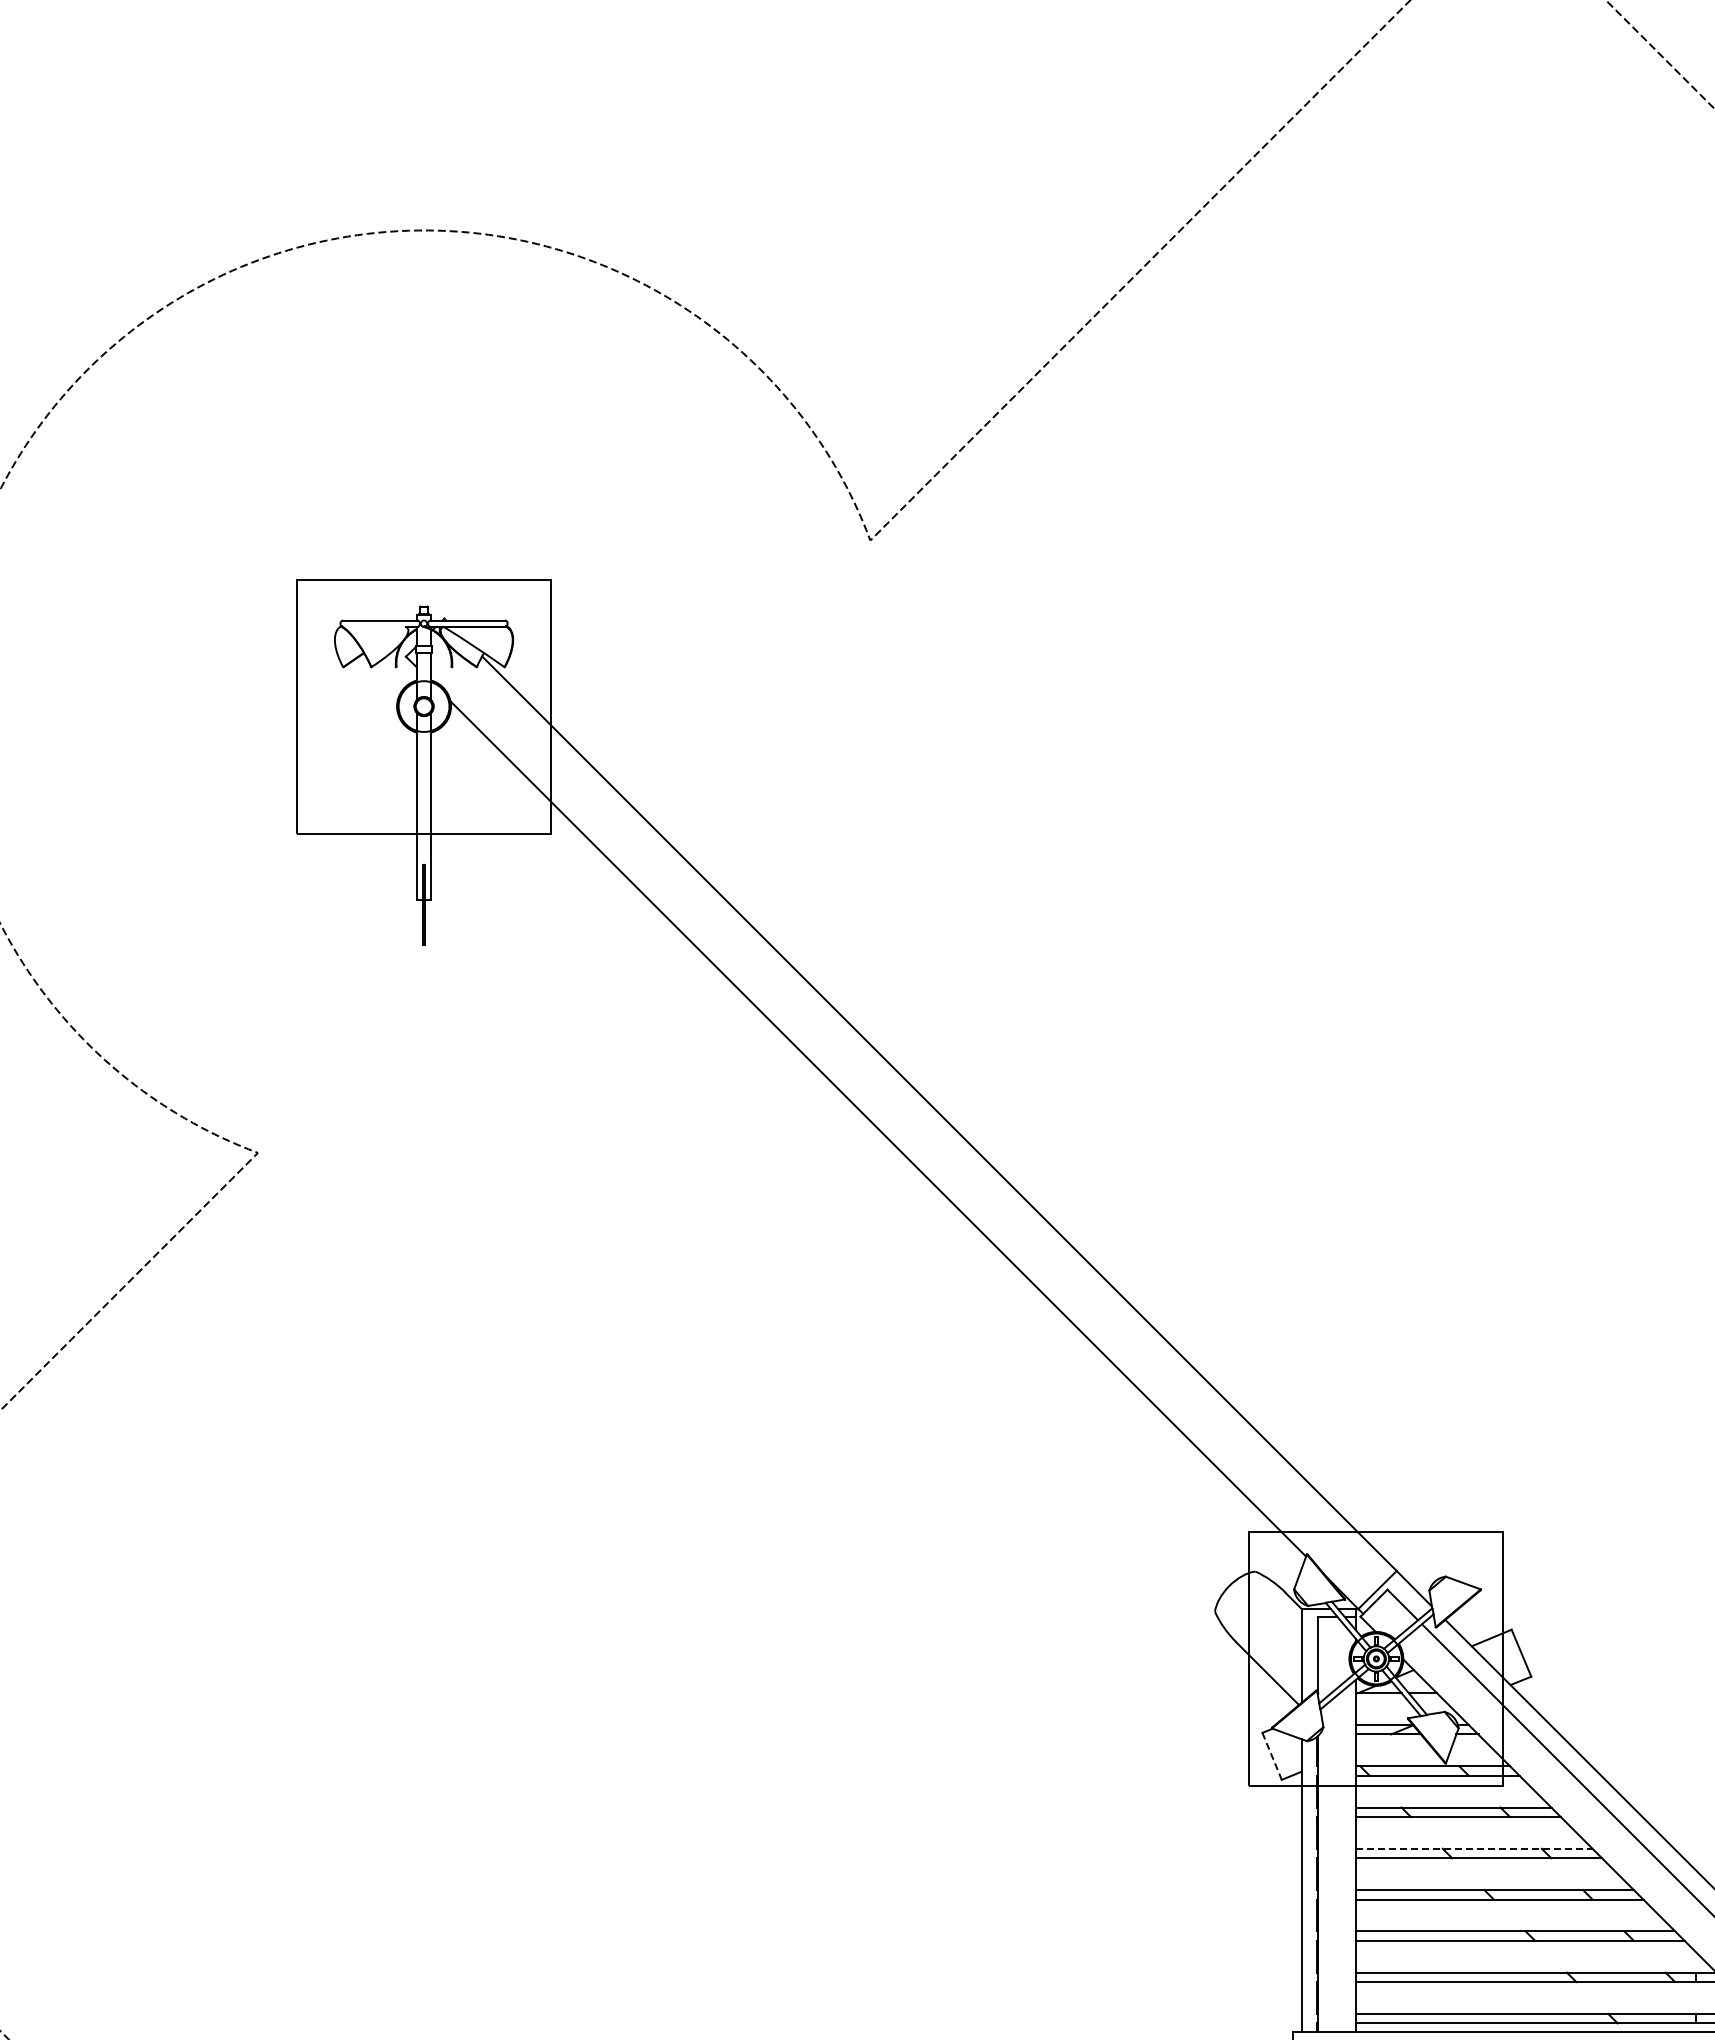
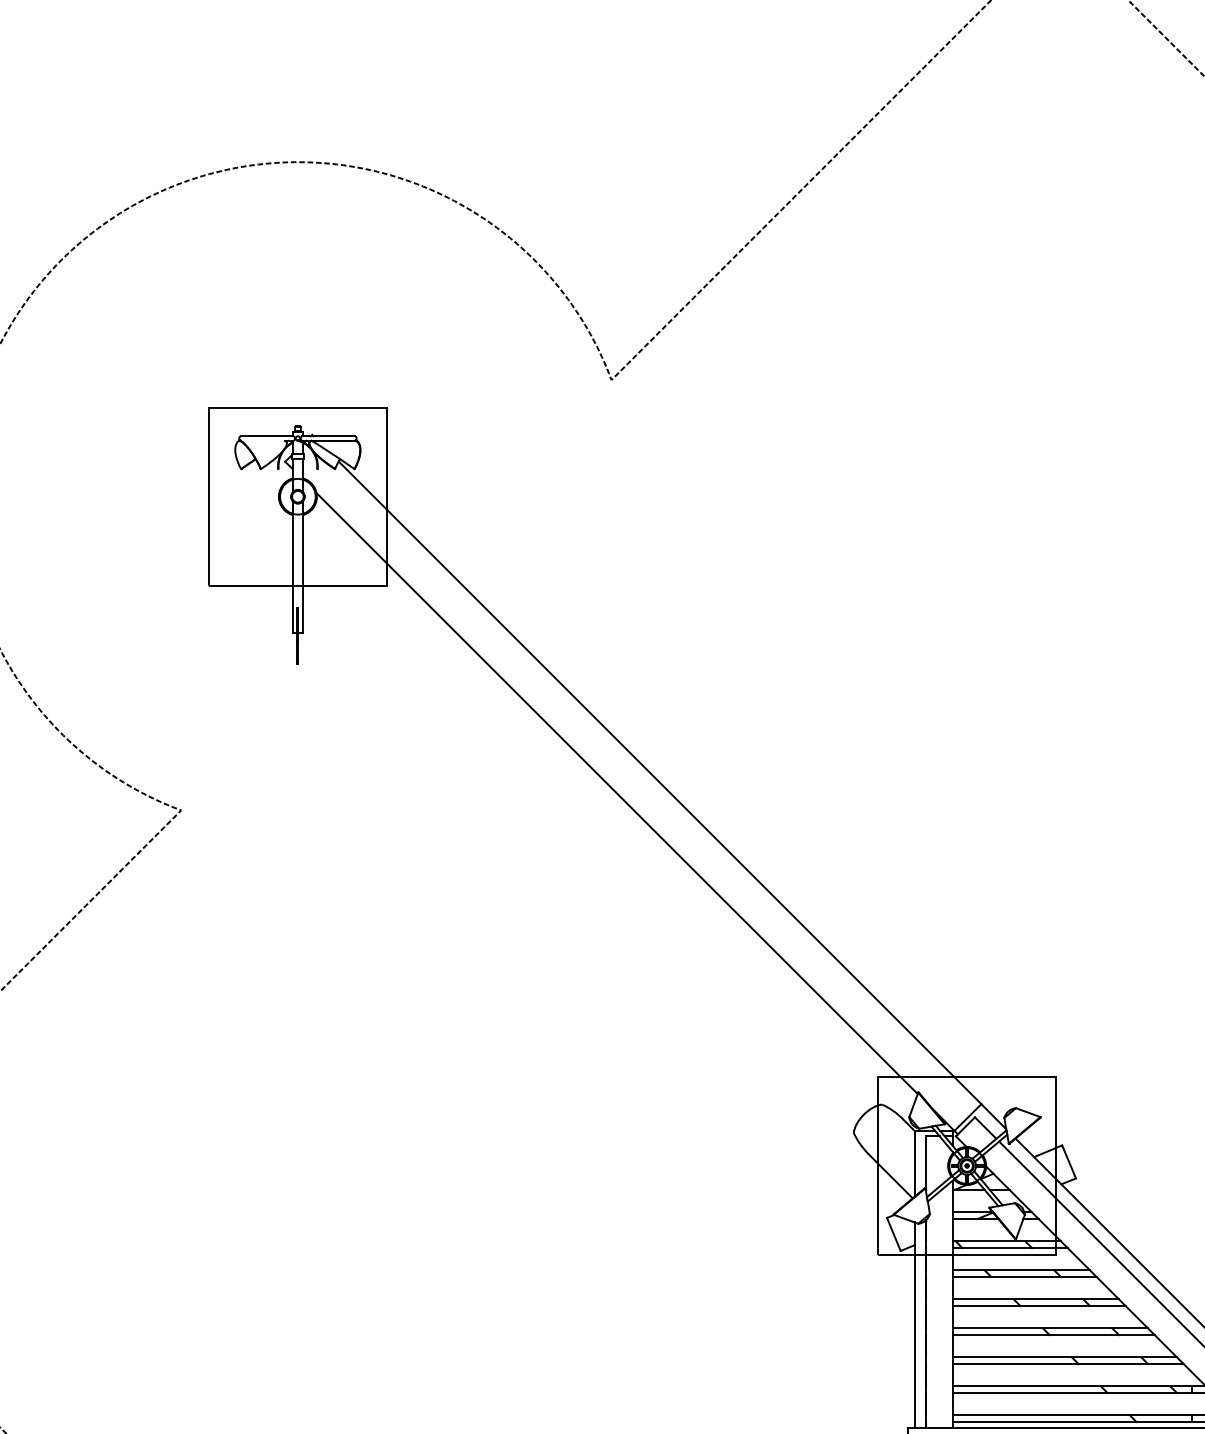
line: (1272, 1756) -> (894, 1234), dashed -> solid
line: (1474, 1848) -> (1036, 1299), dashed -> solid

